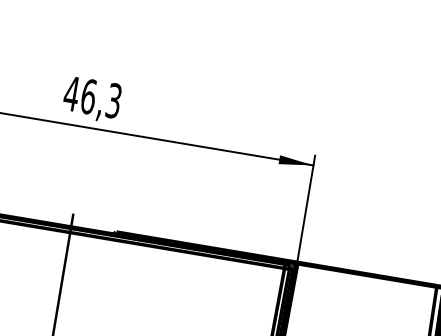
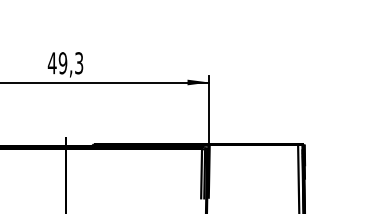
text: (87, 96) -> (62, 63), 46,3 -> 49,3

